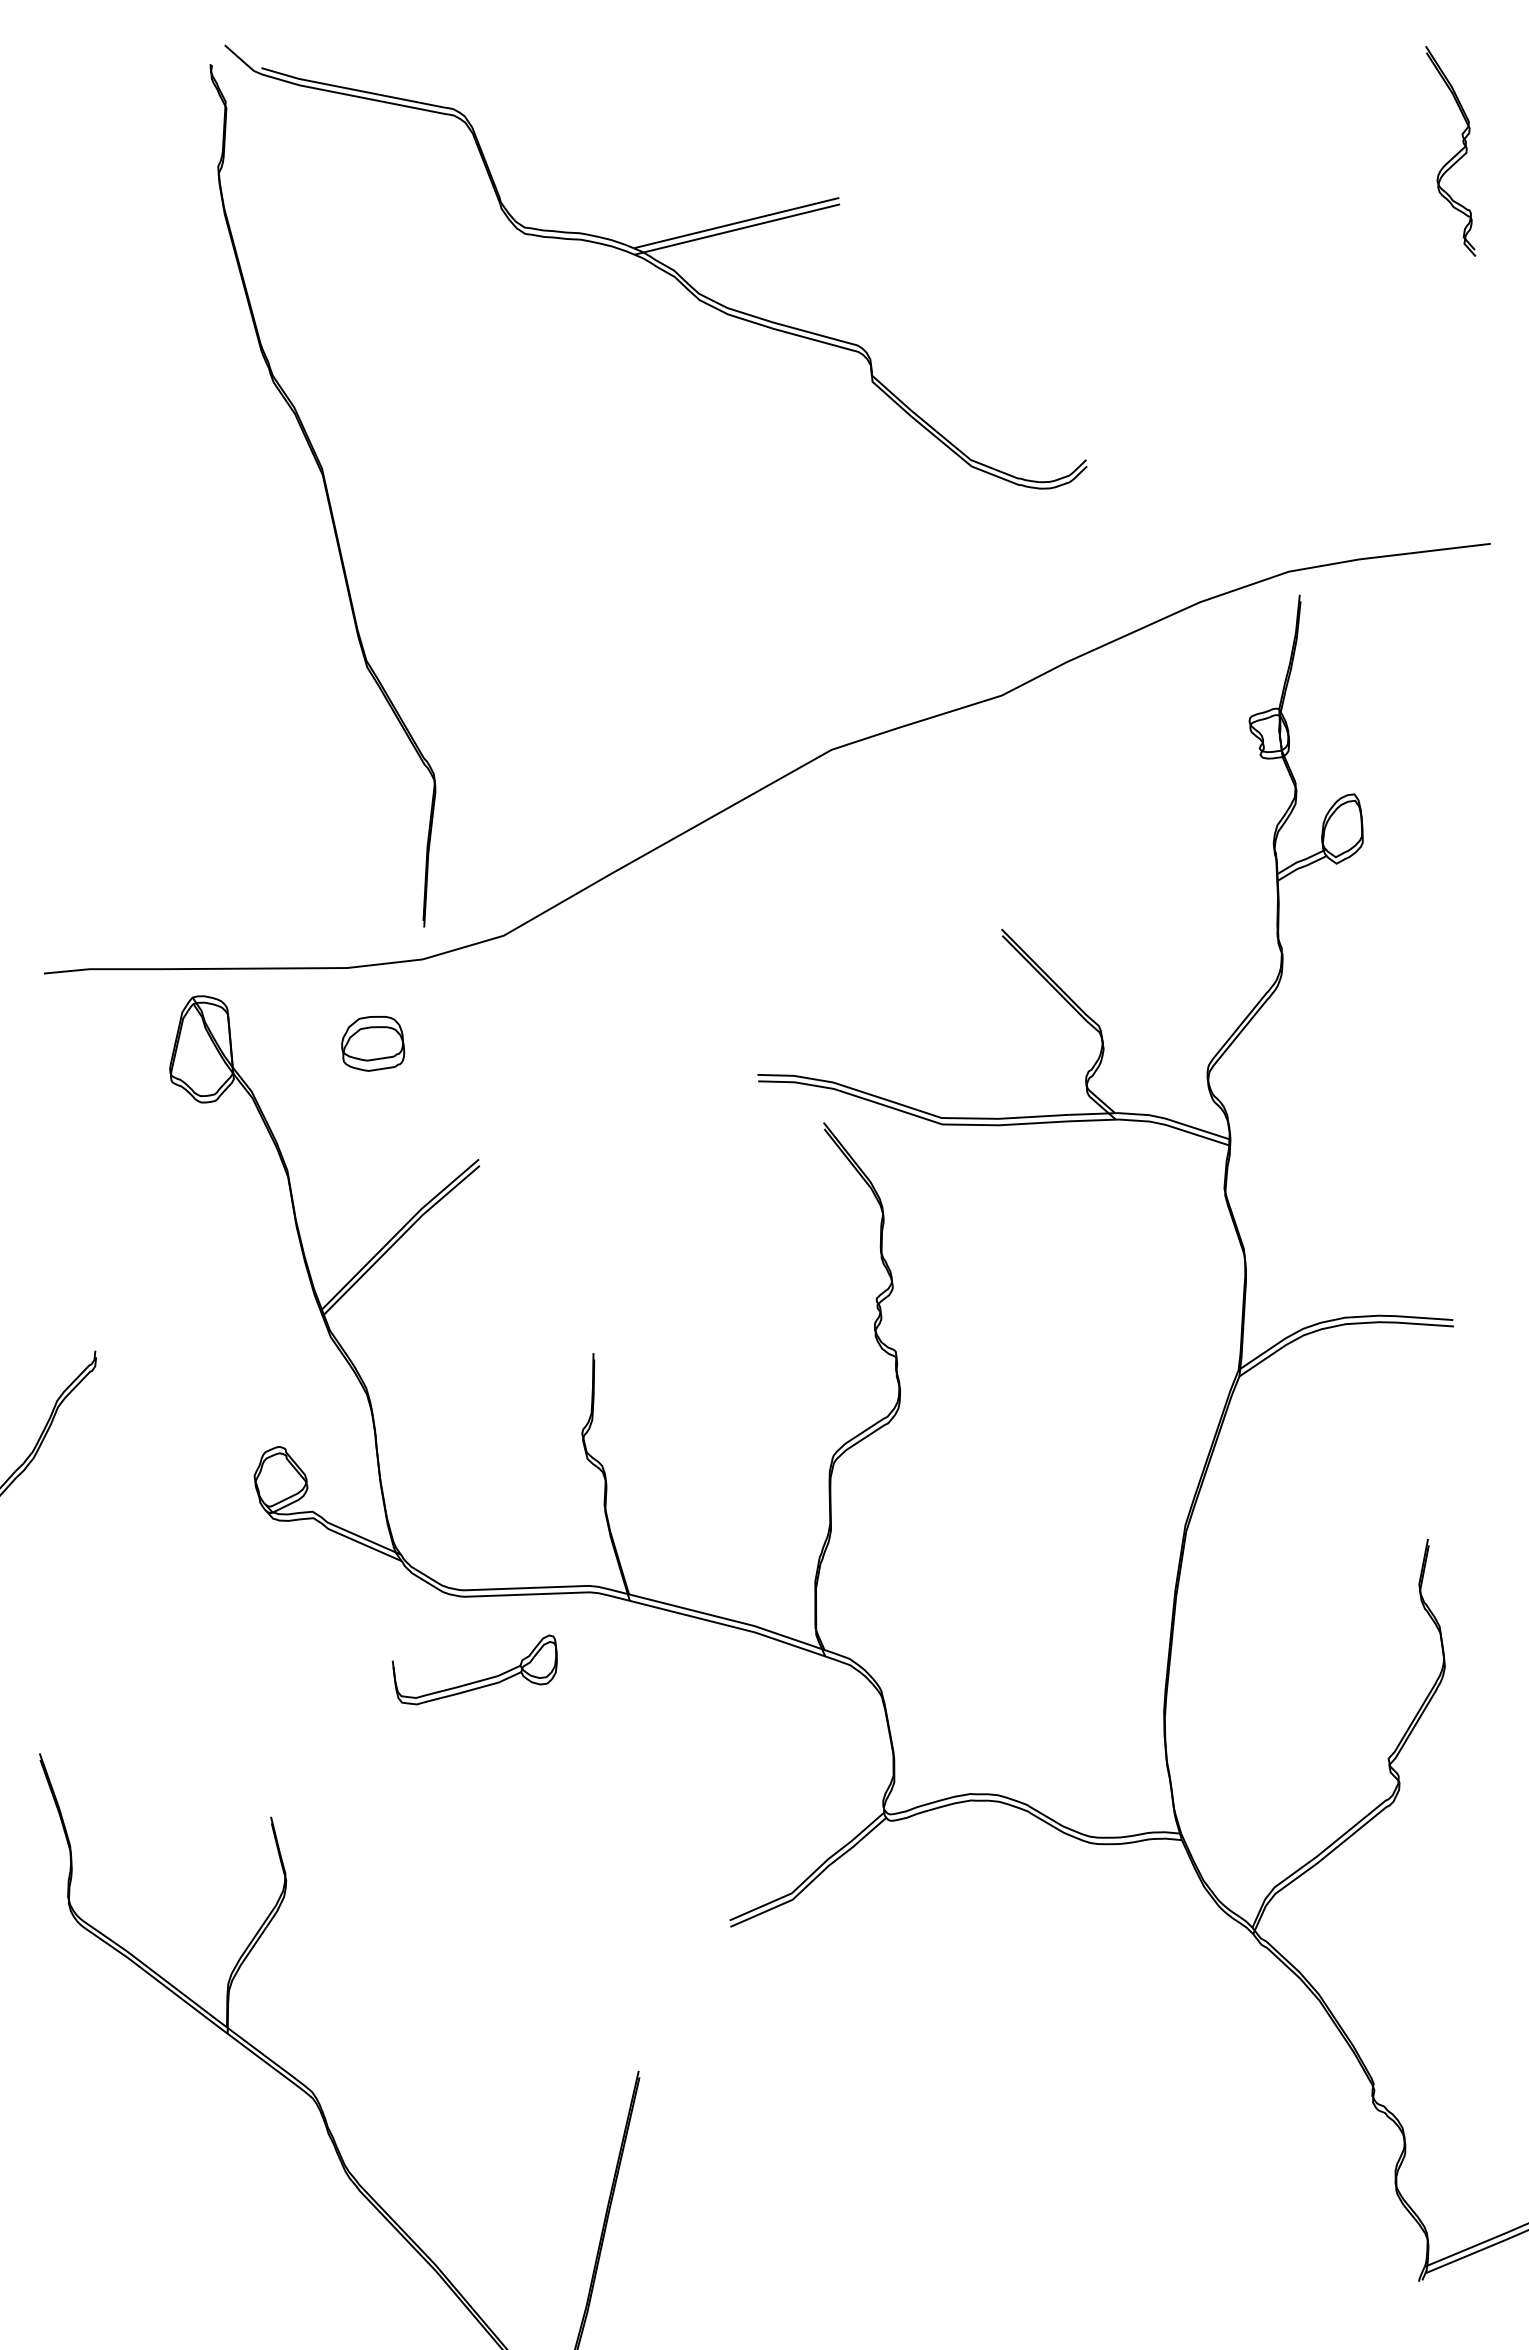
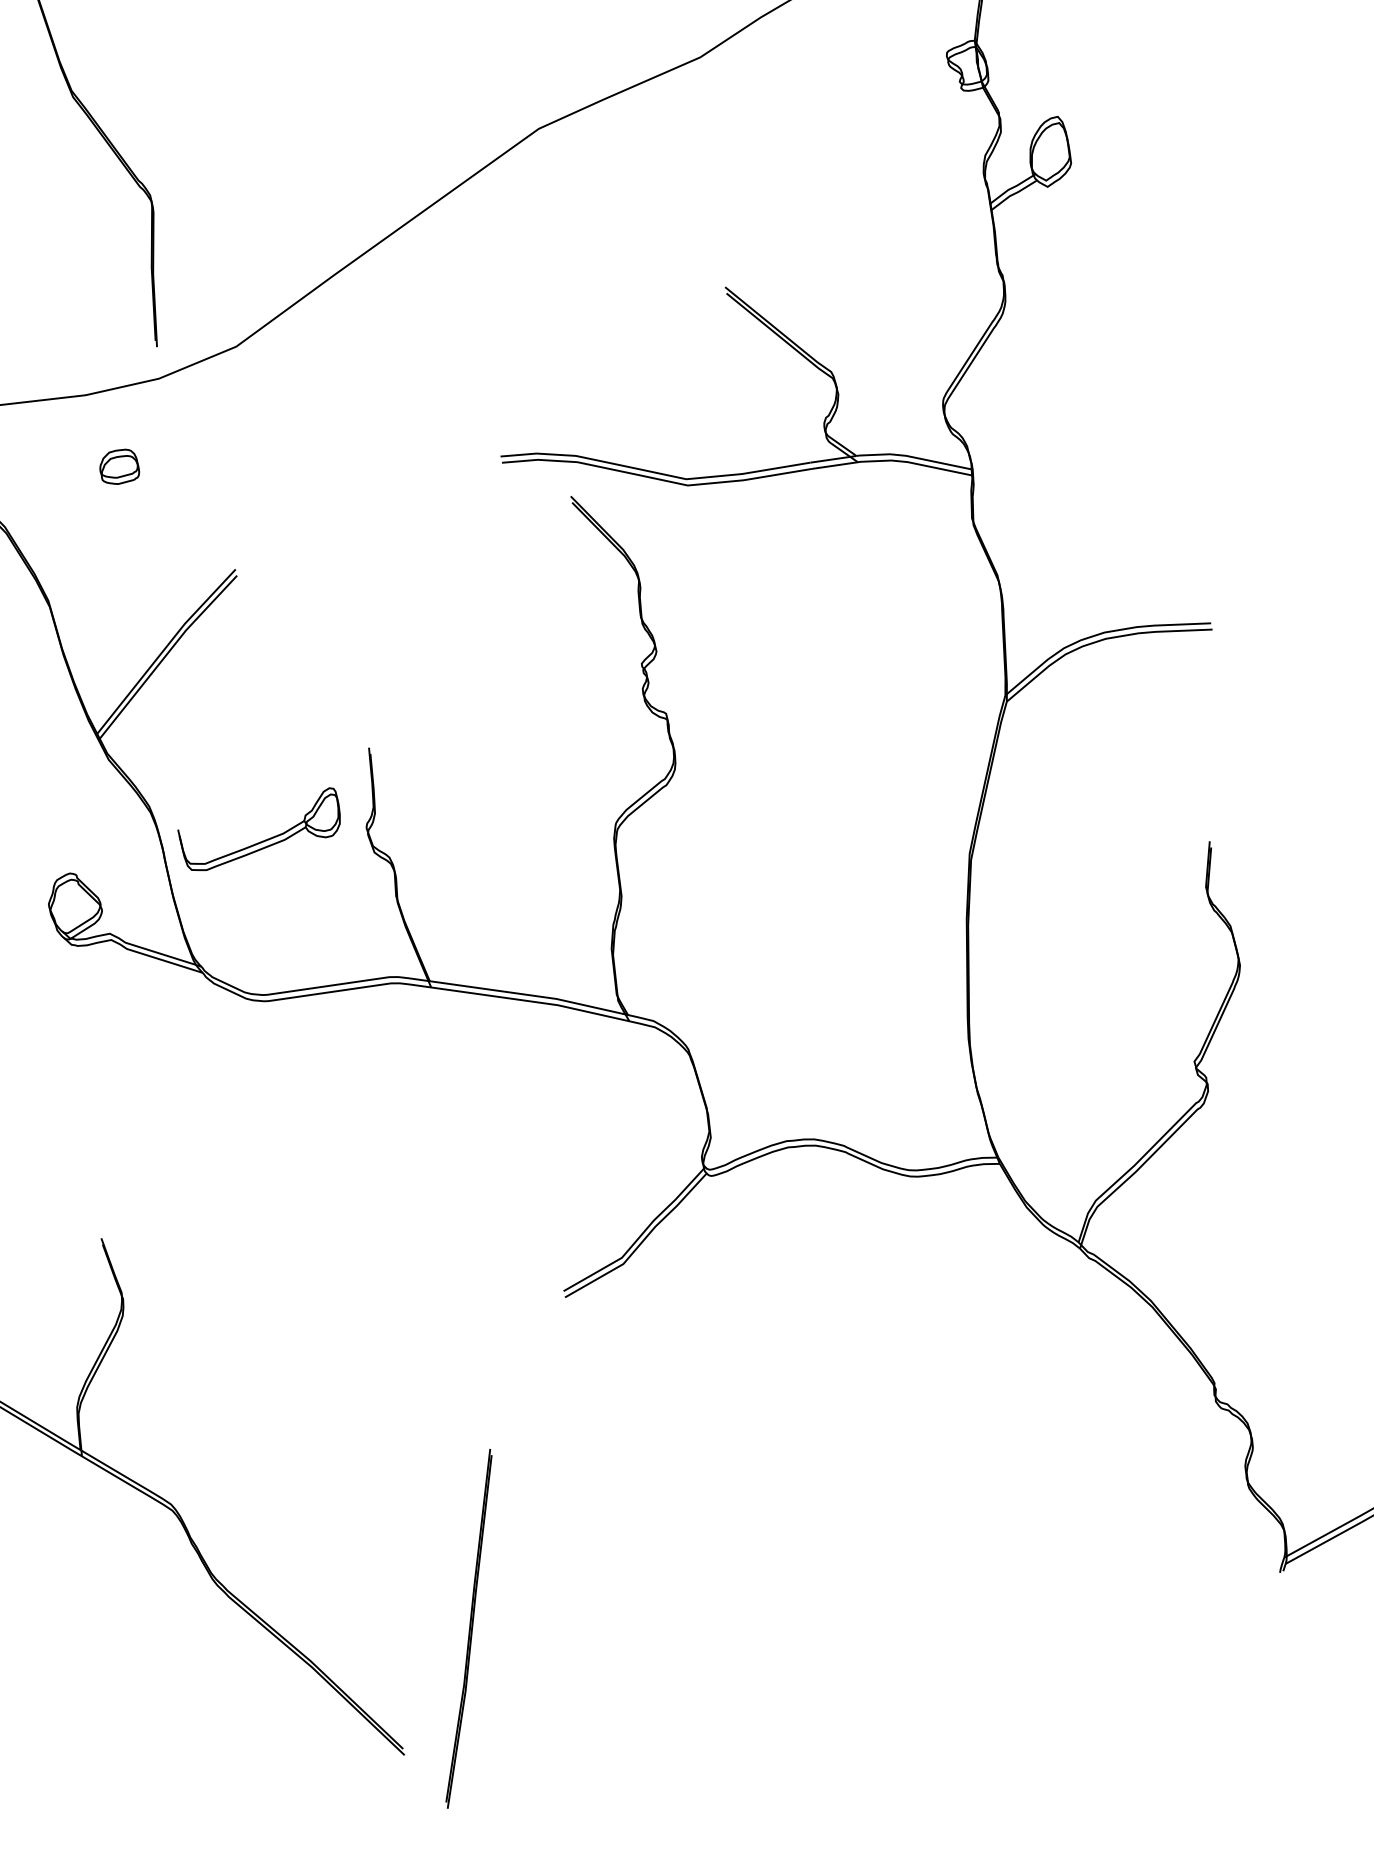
part: (373, 1043) -> (119, 466), size x0.62
part: (477, 1680) -> (263, 840), moved

